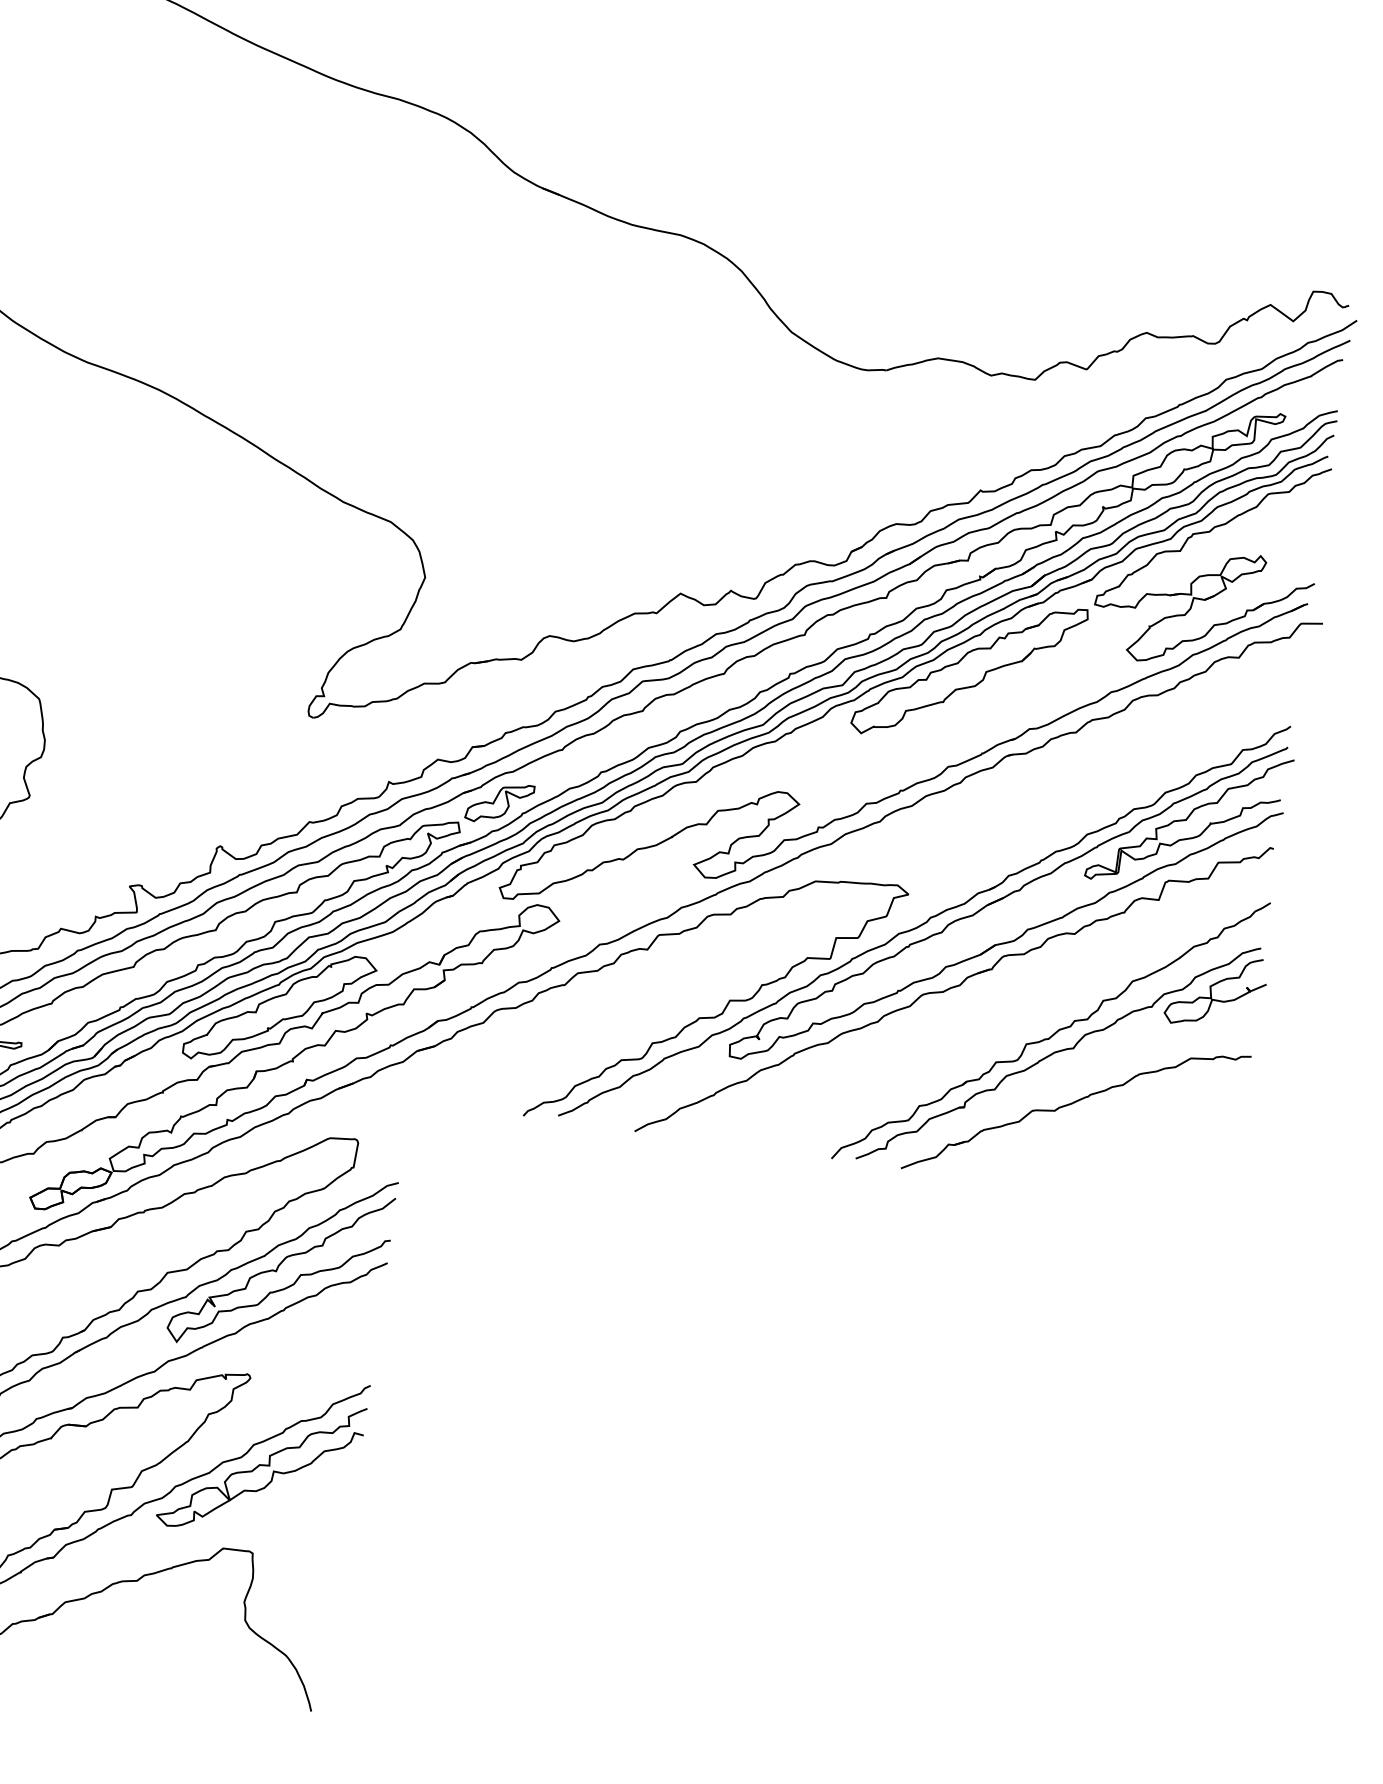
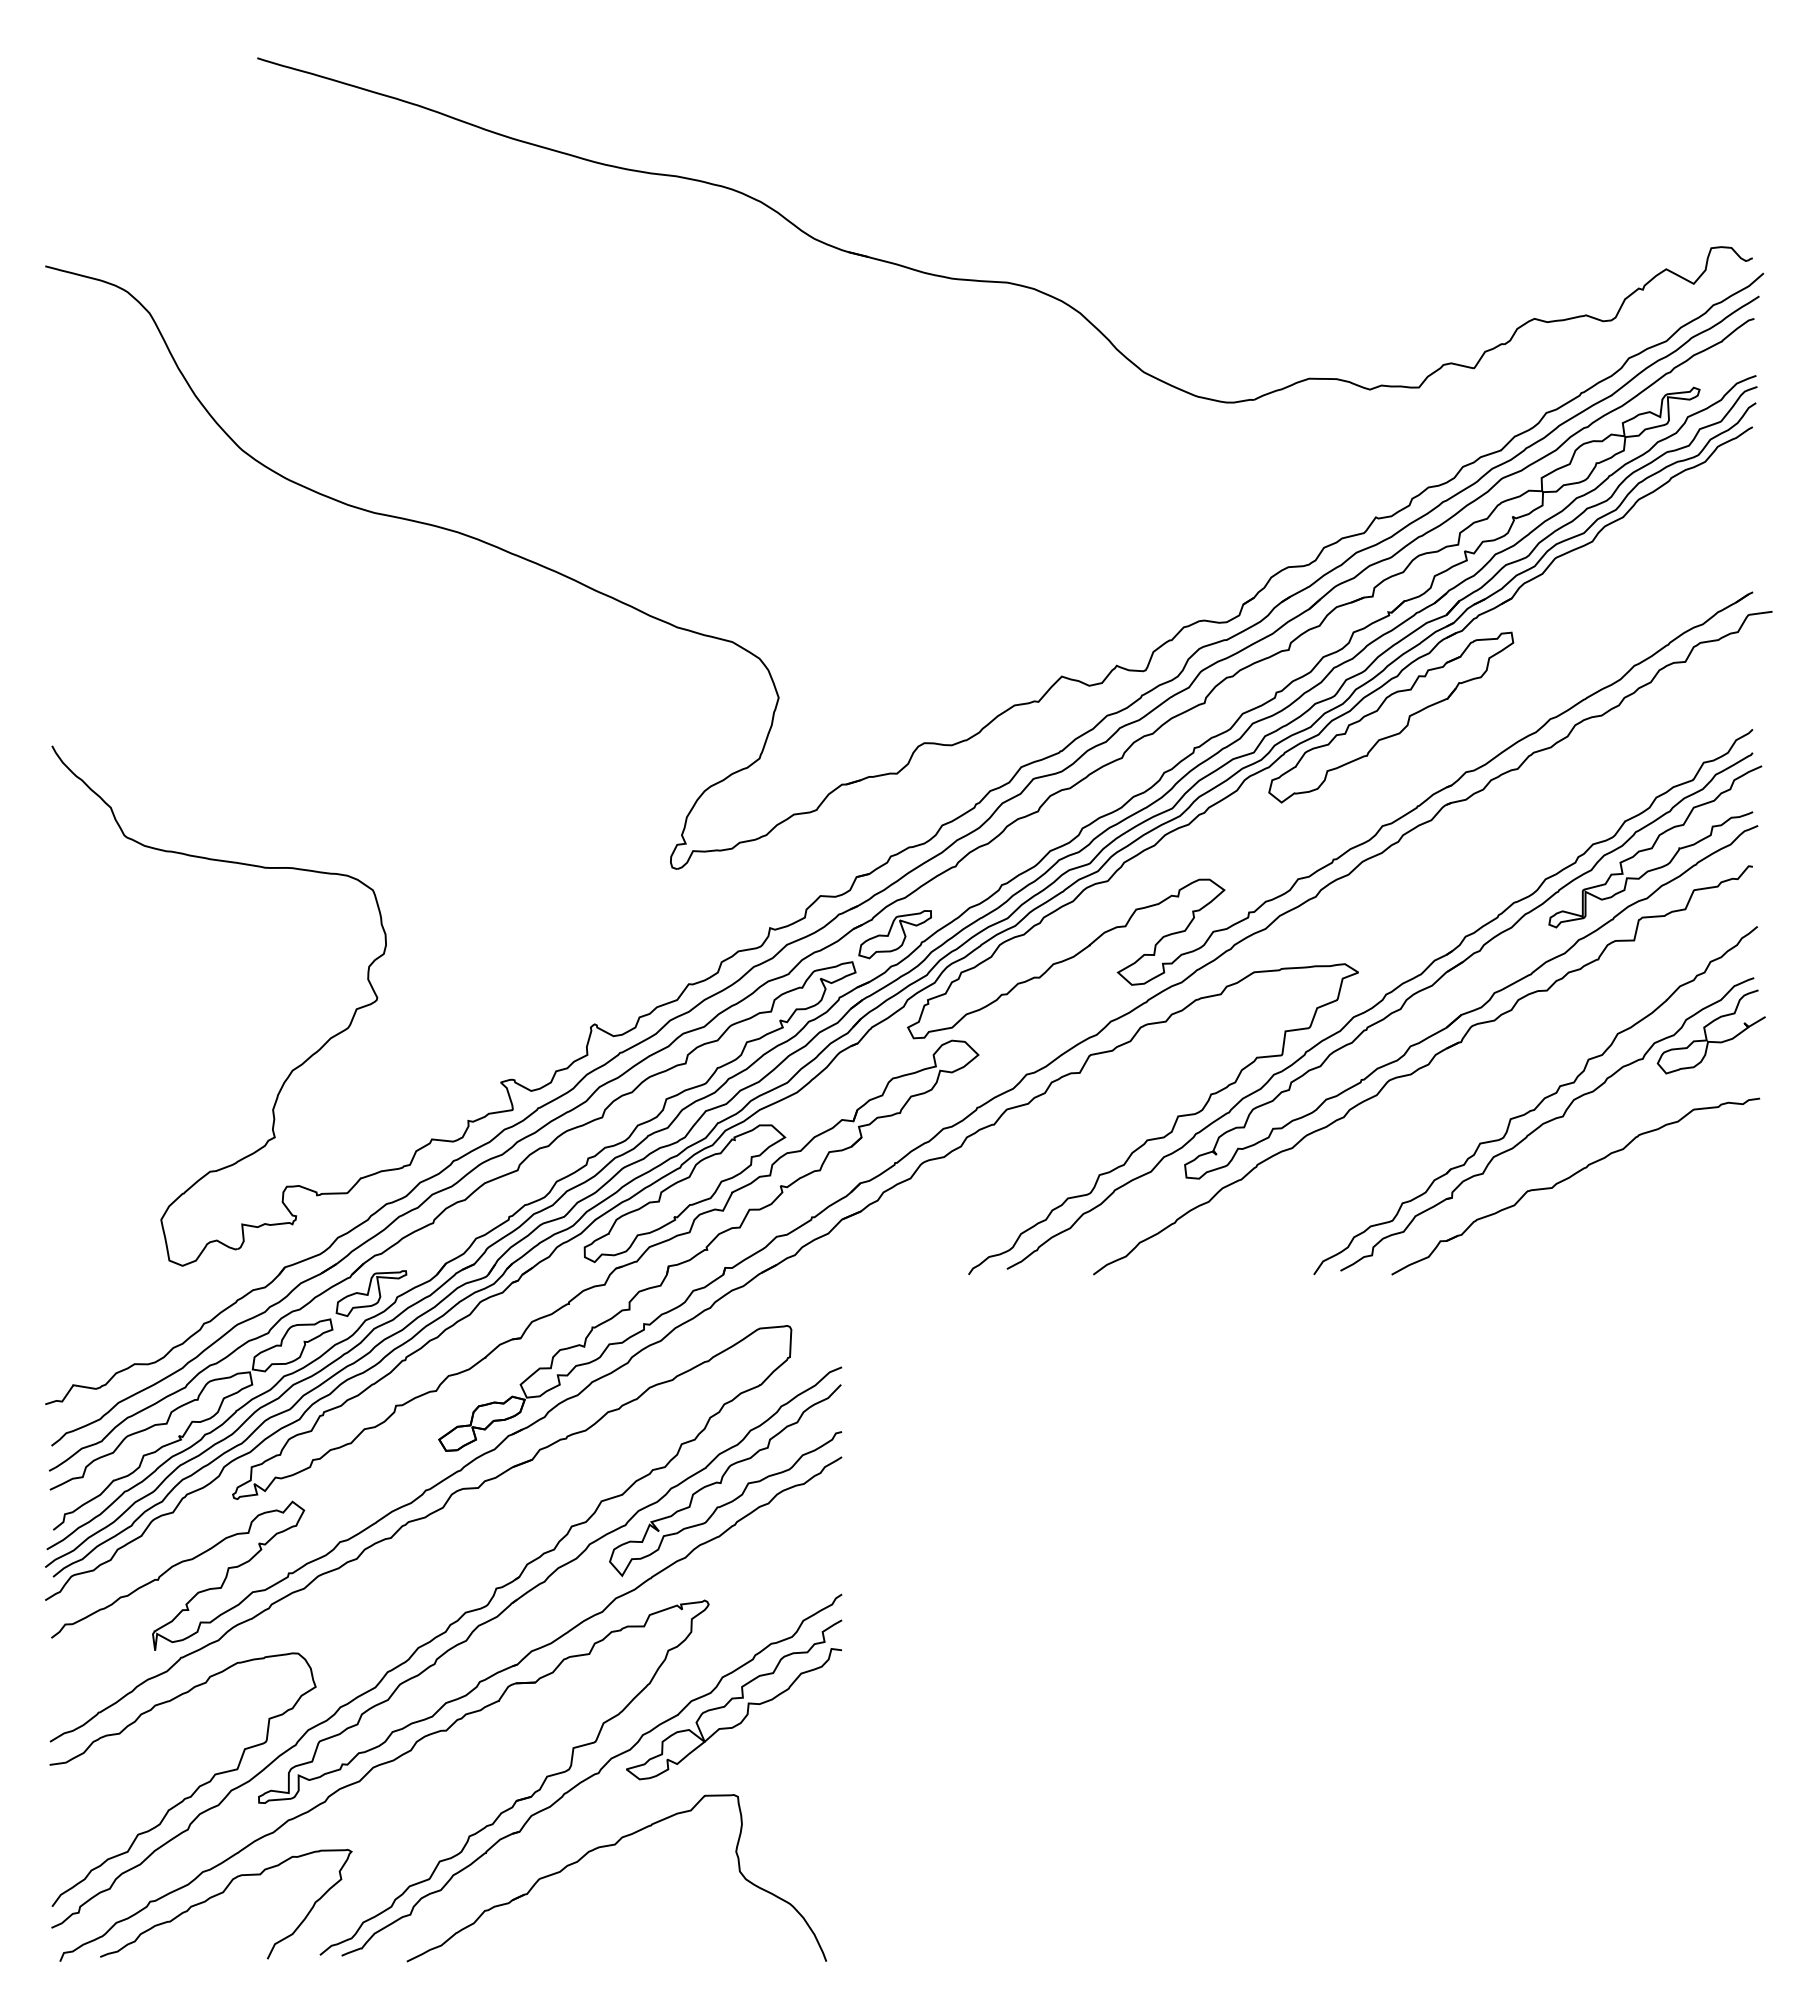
part: (1208, 574) -> (1639, 574), removed

